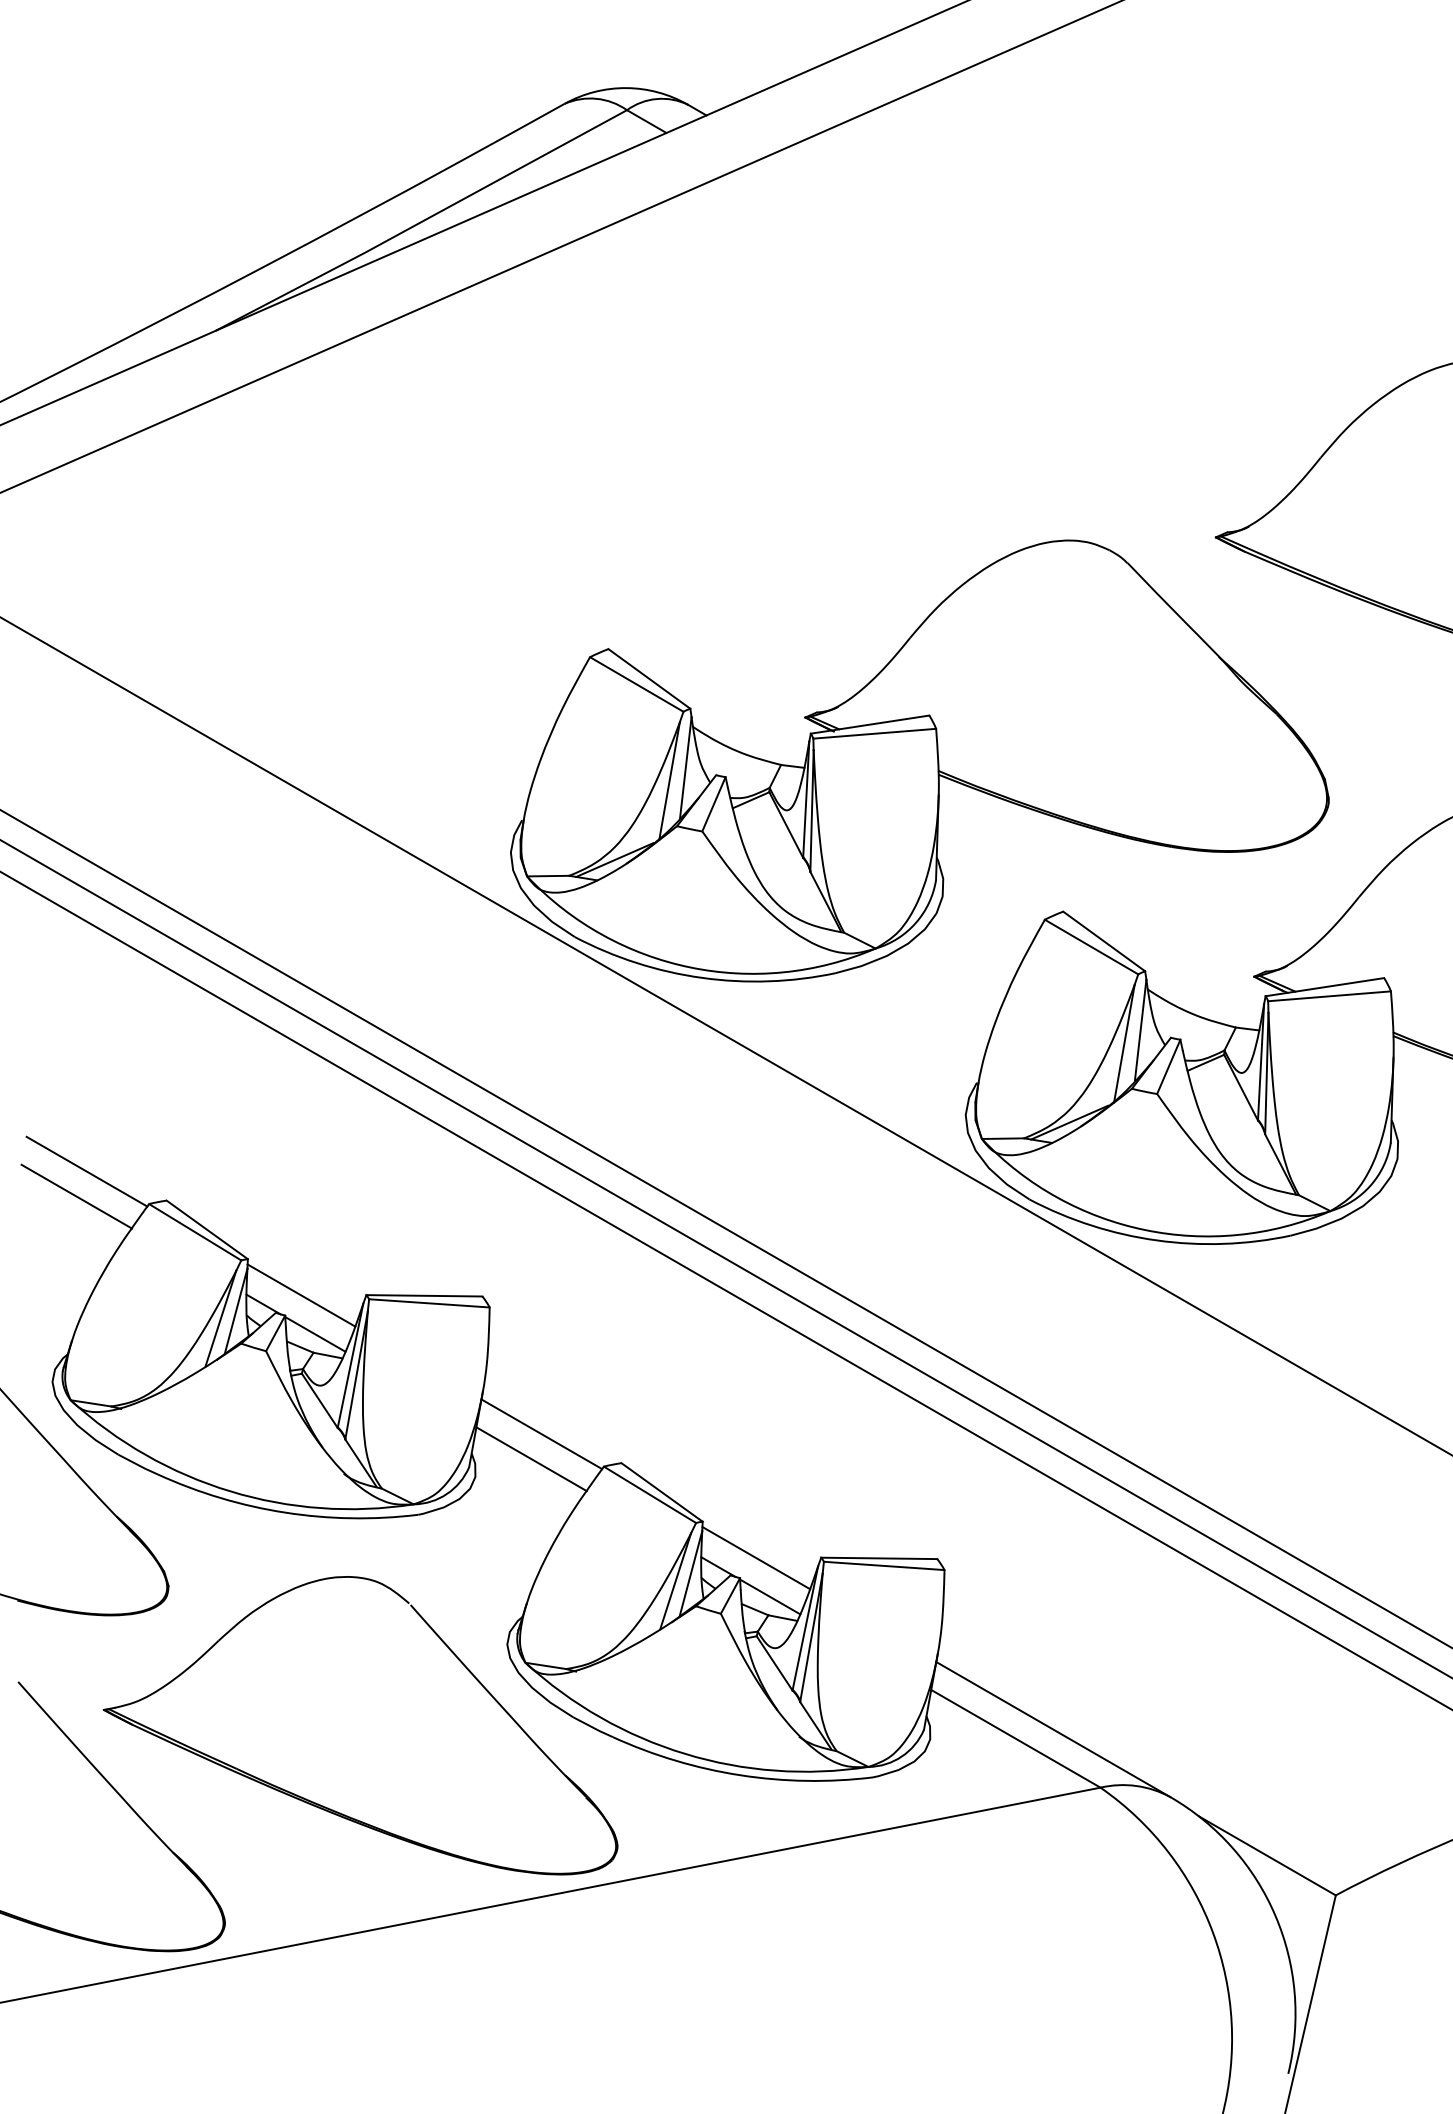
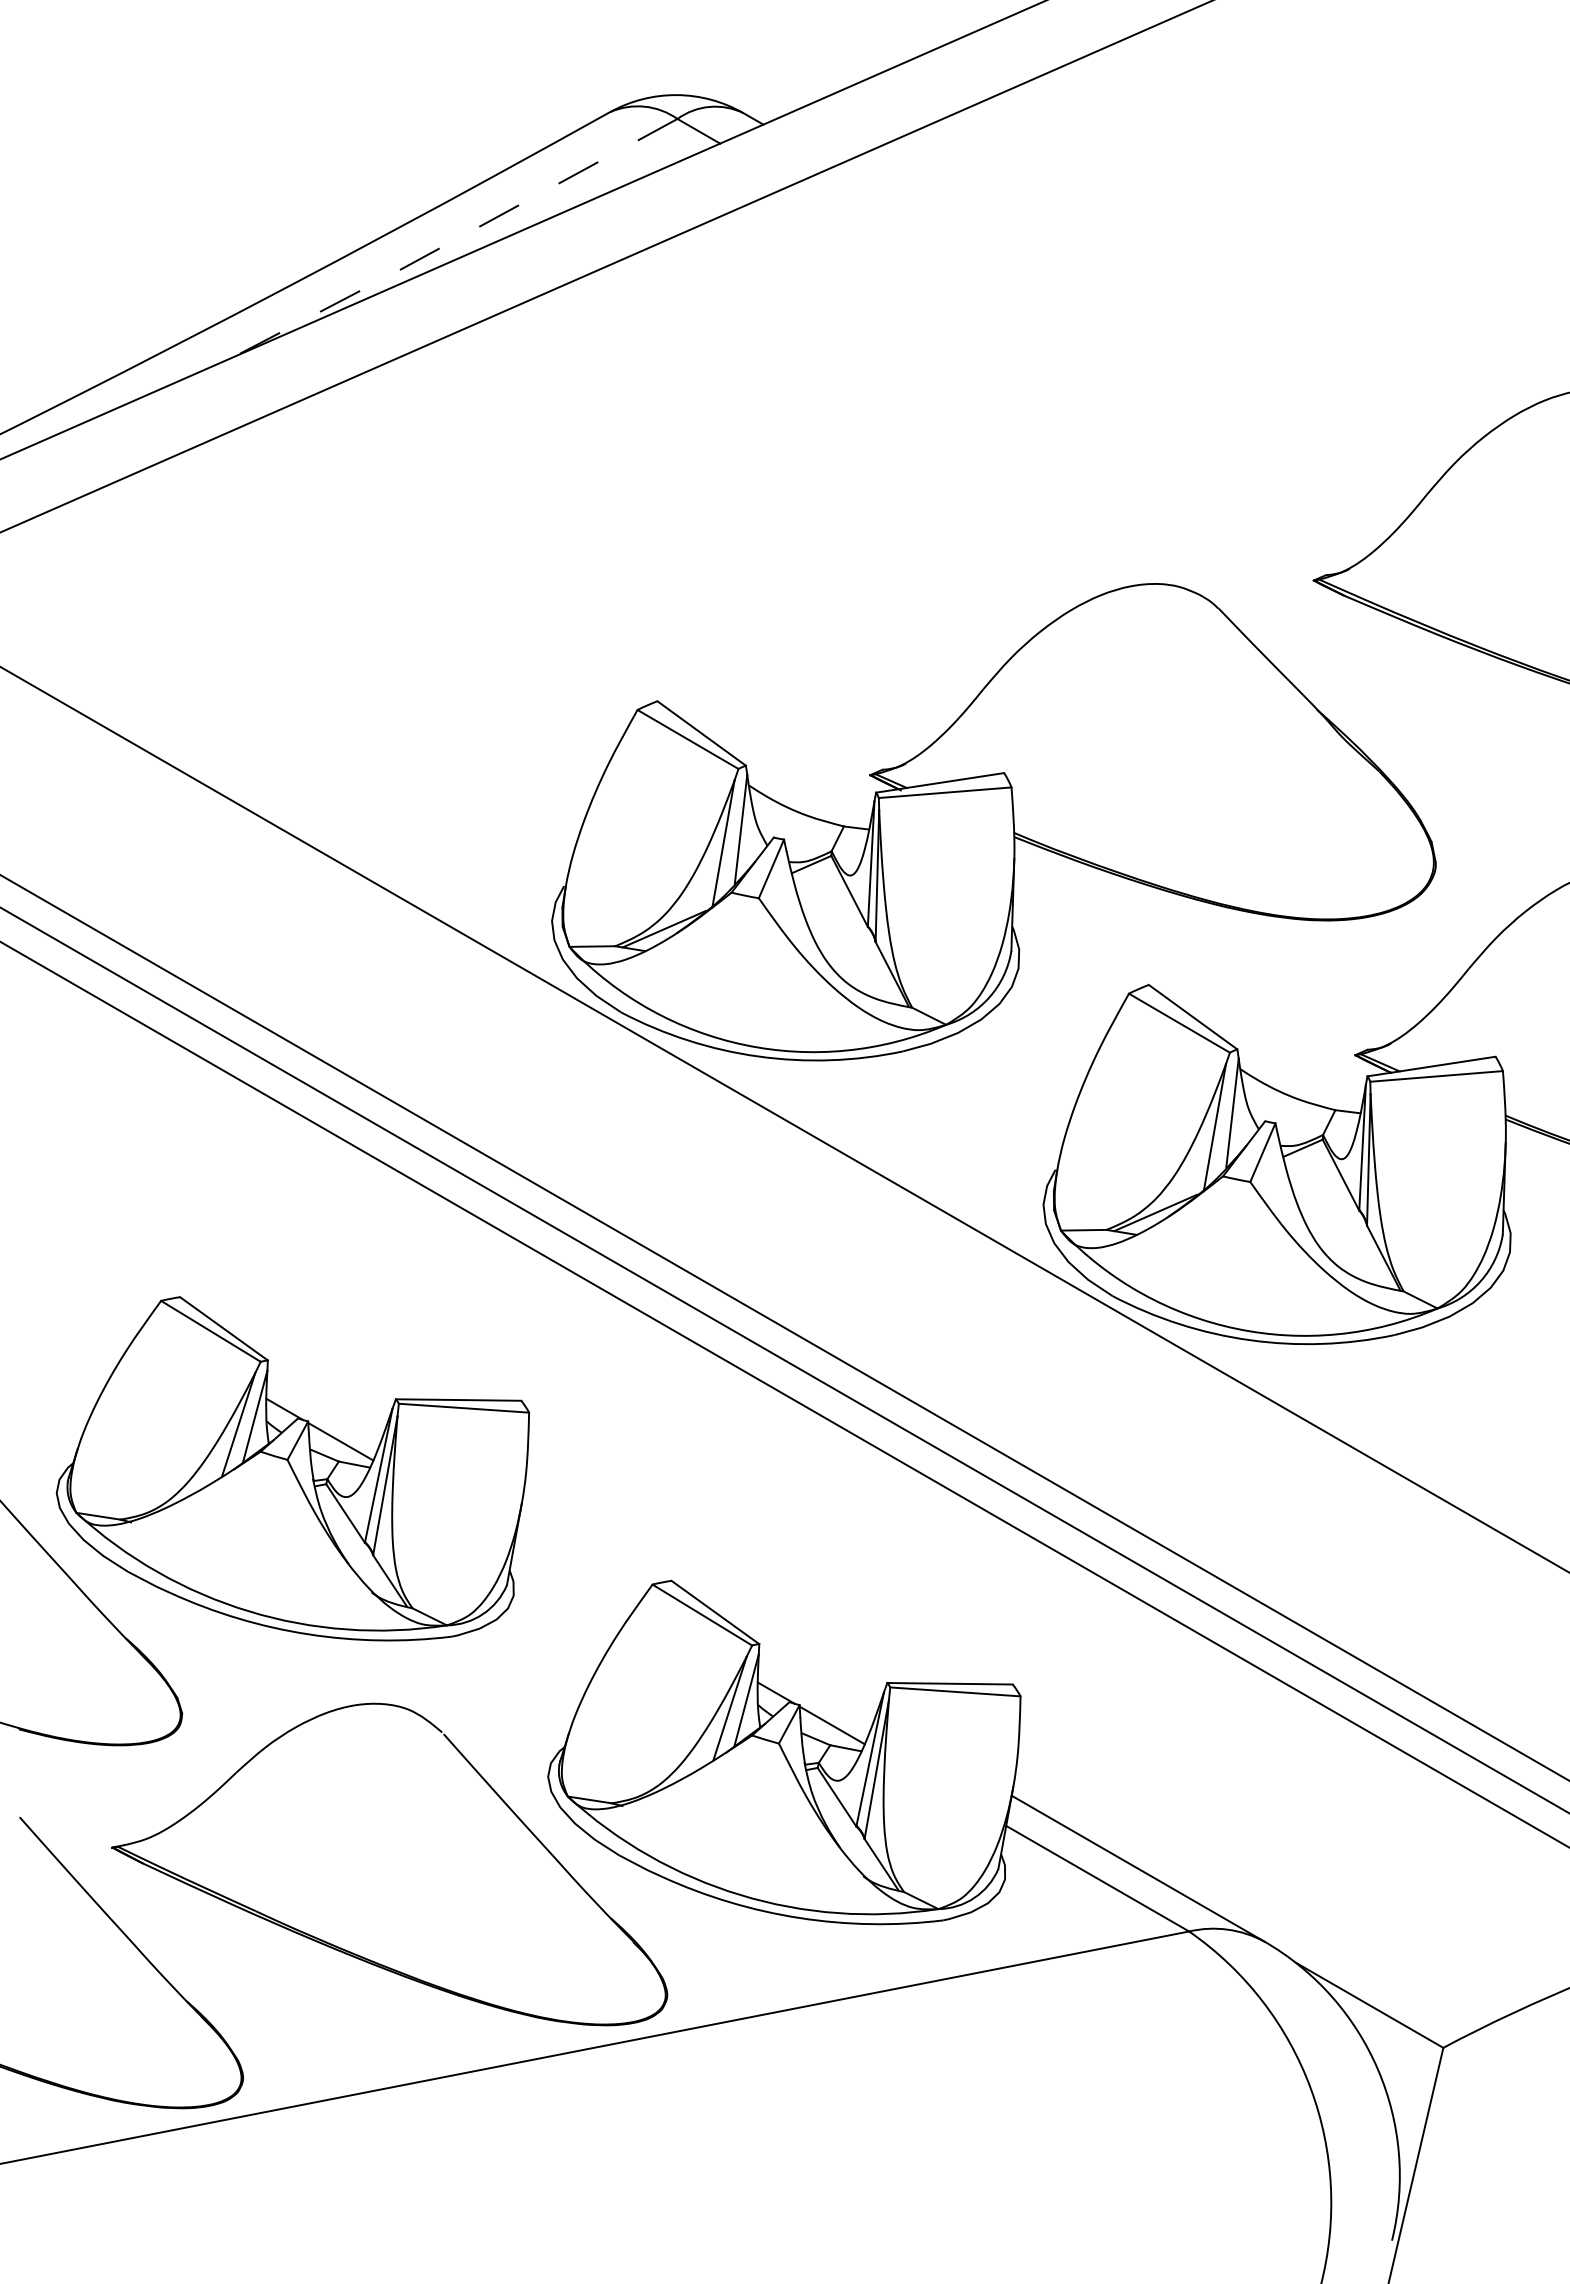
line: (421, 222) -> (455, 240), solid -> dashed
line: (86, 1171) -> (93, 1265), removed
line: (76, 1196) -> (82, 1292), removed
line: (301, 1295) -> (325, 1399), removed
line: (541, 1434) -> (585, 1549), removed
line: (531, 1459) -> (574, 1576), removed
line: (756, 1558) -> (817, 1683), removed

